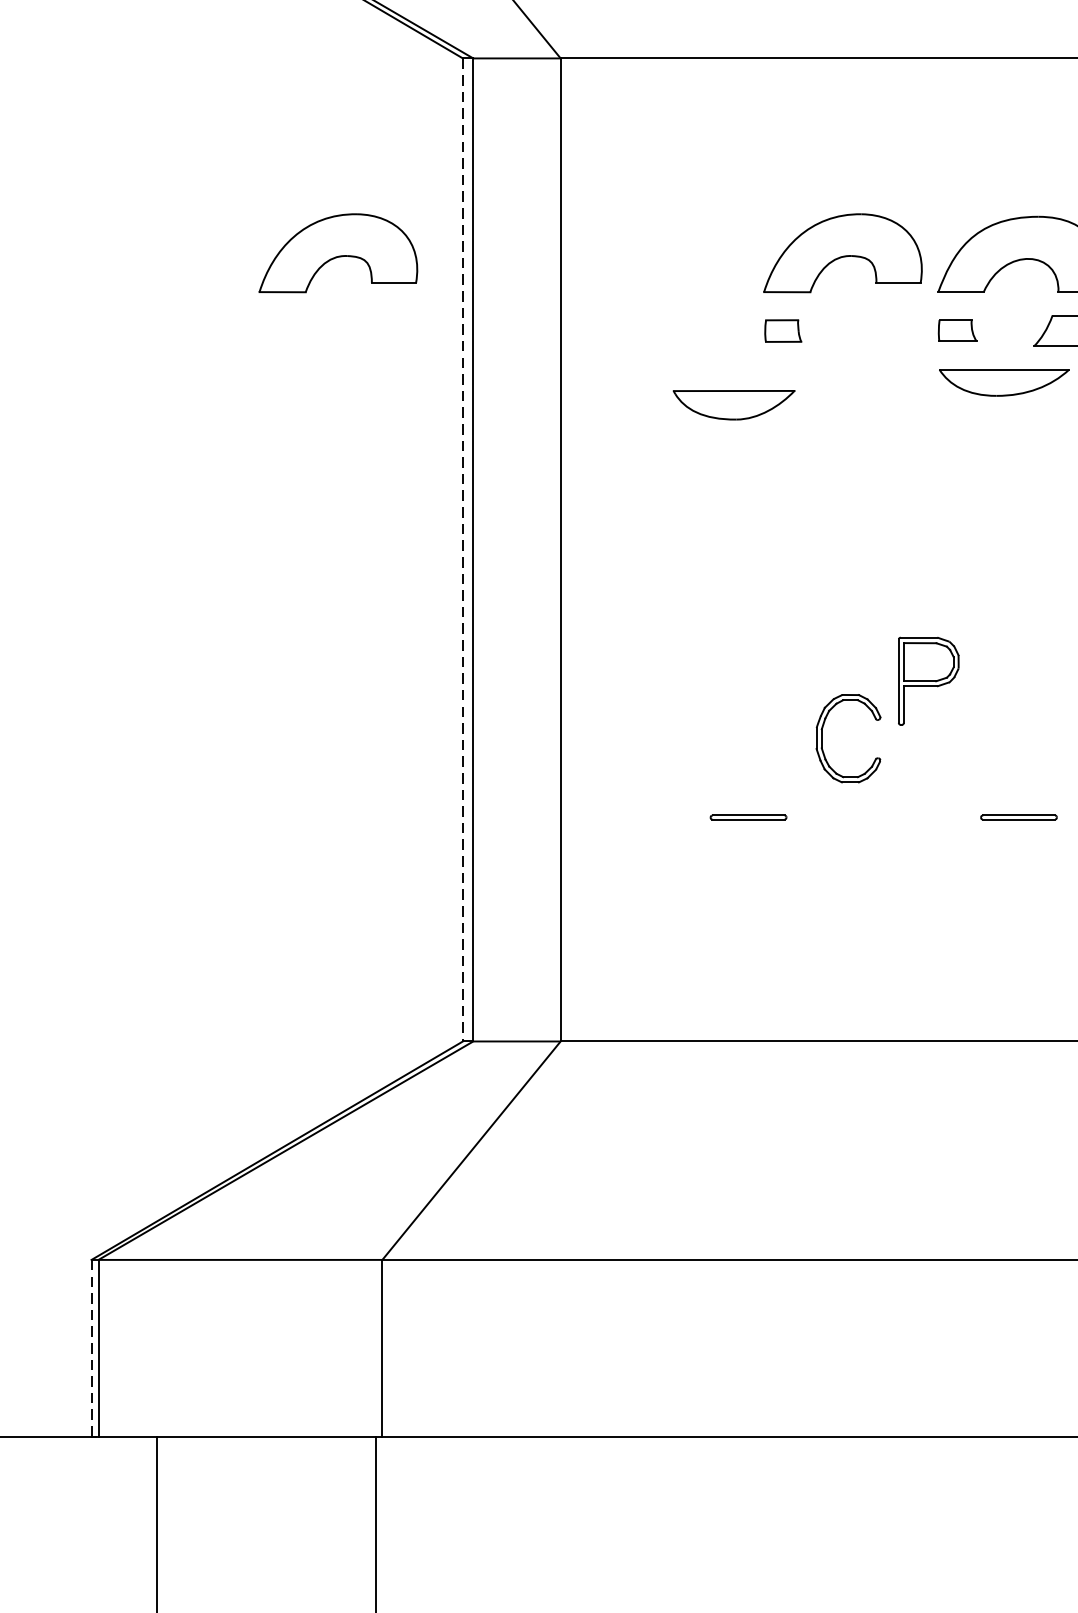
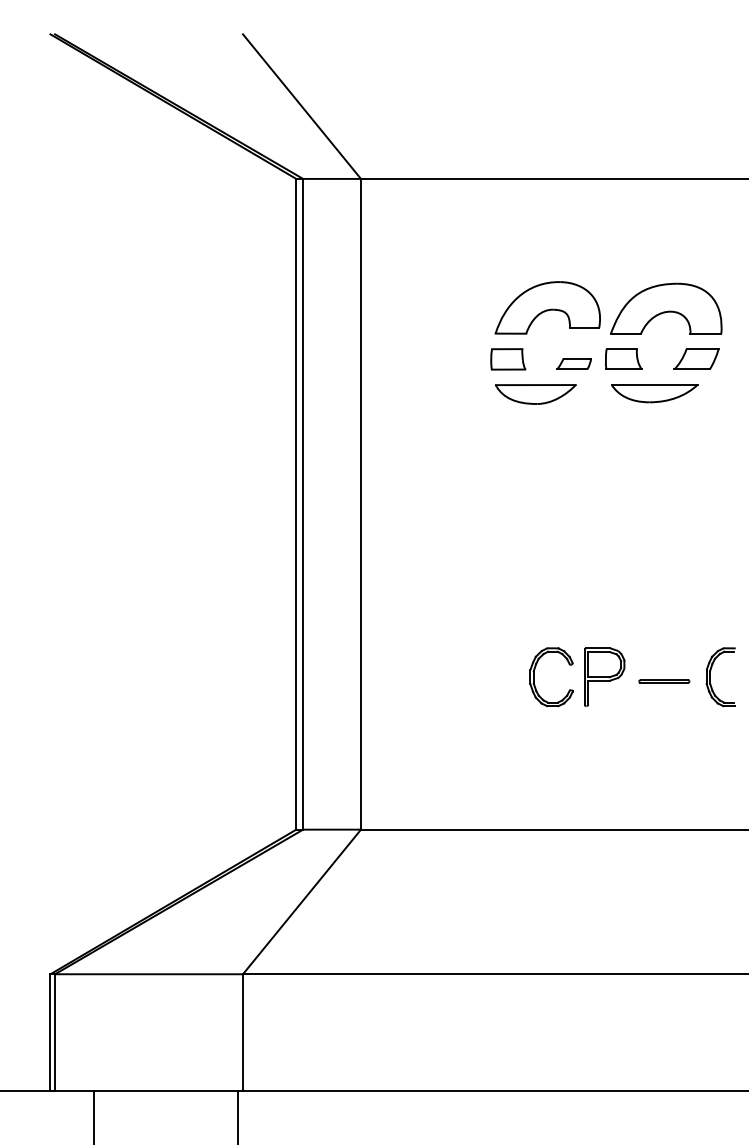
part: (337, 252) -> (213, 307), removed
part: (957, 329) -> (623, 358), size x1.43
part: (783, 331) -> (508, 359), size x1.43
part: (881, 337) -> (573, 363), added
part: (733, 405) -> (535, 394), moved
line: (463, 550) -> (296, 504), dashed -> solid
part: (928, 680) -> (604, 676), moved
part: (822, 739) -> (534, 677), moved
line: (748, 816) -> (485, 680), removed
line: (91, 1347) -> (50, 1032), dashed -> solid

